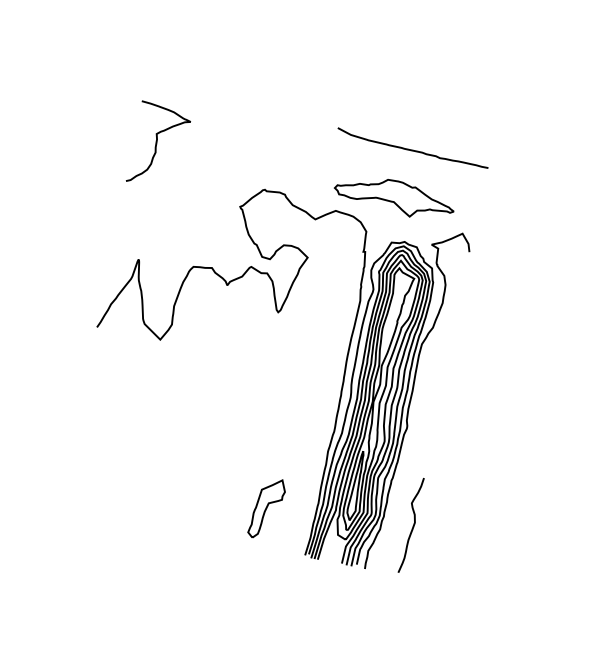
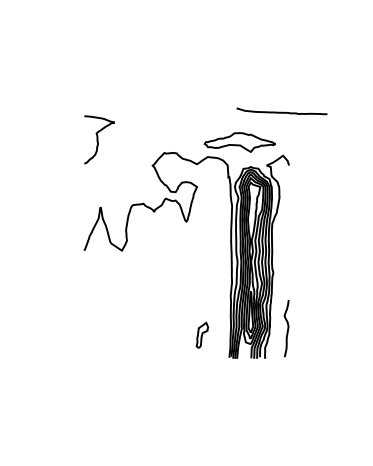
curve: (412, 148) -> (281, 111), moved
part: (267, 508) -> (202, 335), size x0.7

